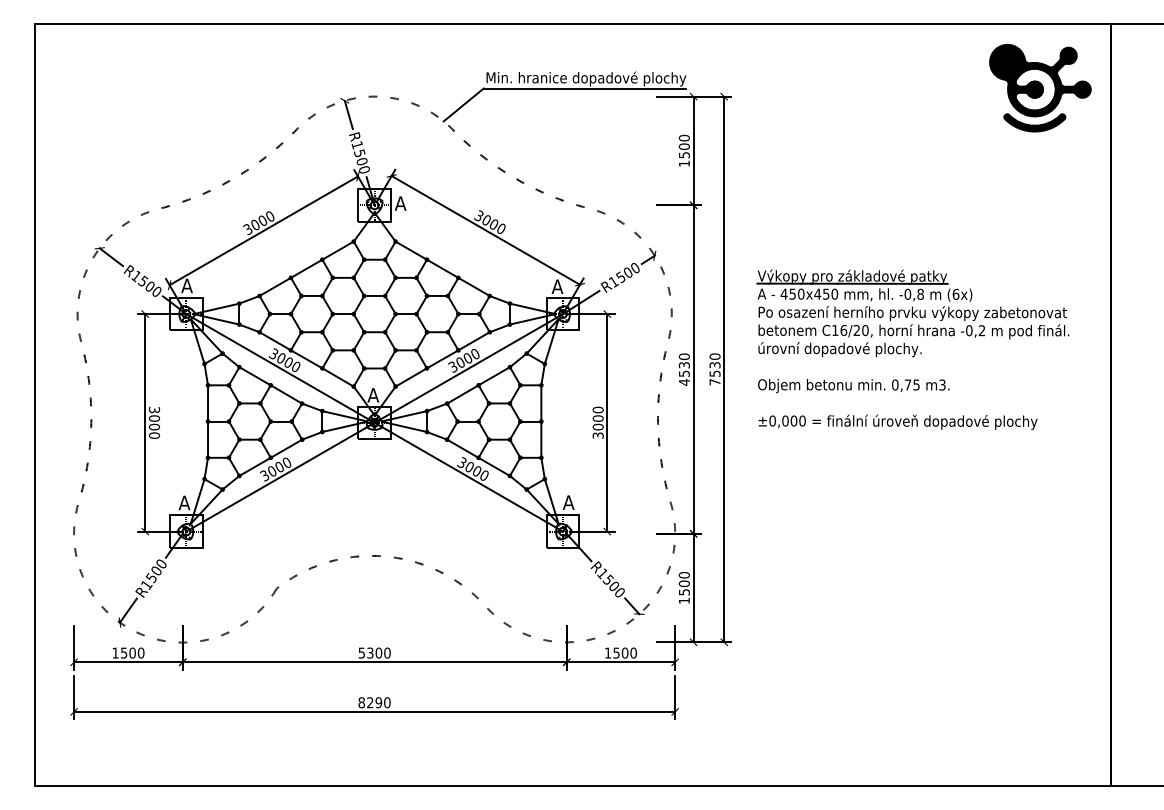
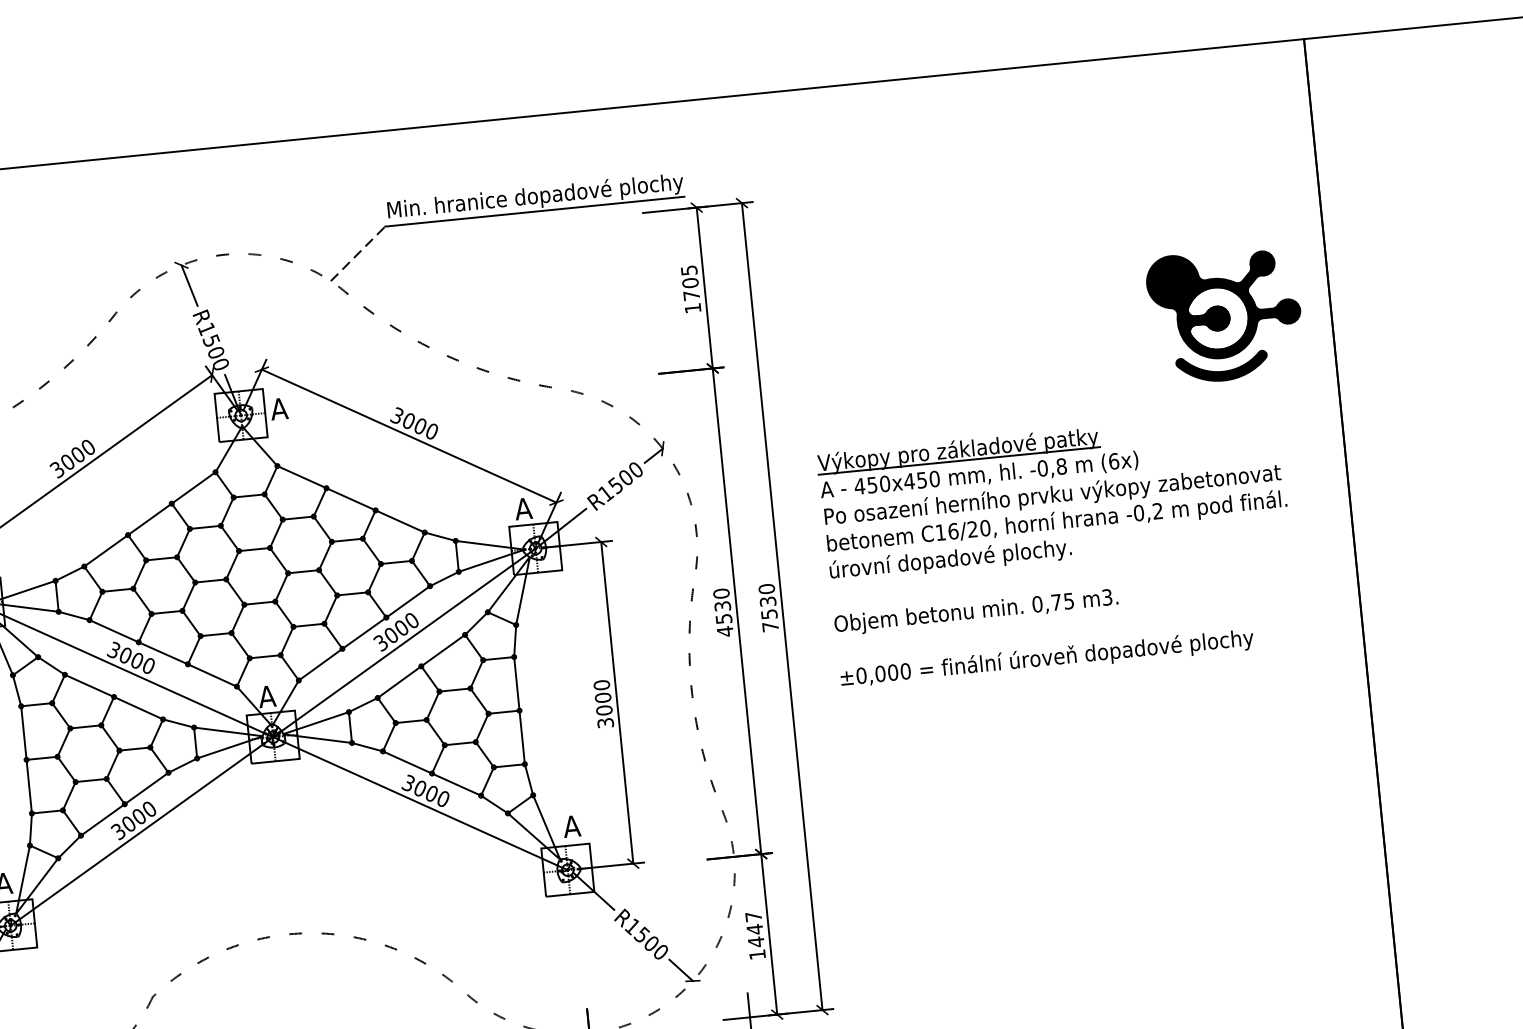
part: (1040, 87) -> (1225, 314), moved
line: (463, 104) -> (357, 253), solid -> dashed
text: (683, 146) -> (689, 282), 1500 -> 1705
text: (683, 583) -> (753, 929), 1500 -> 1447

